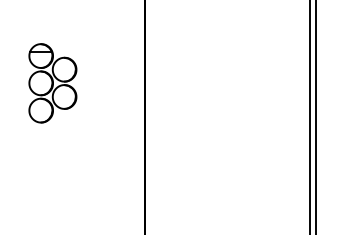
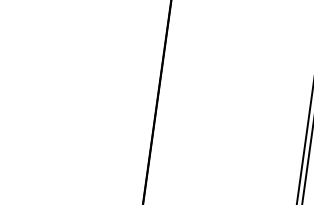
part: (52, 83) -> (73, 80), removed

